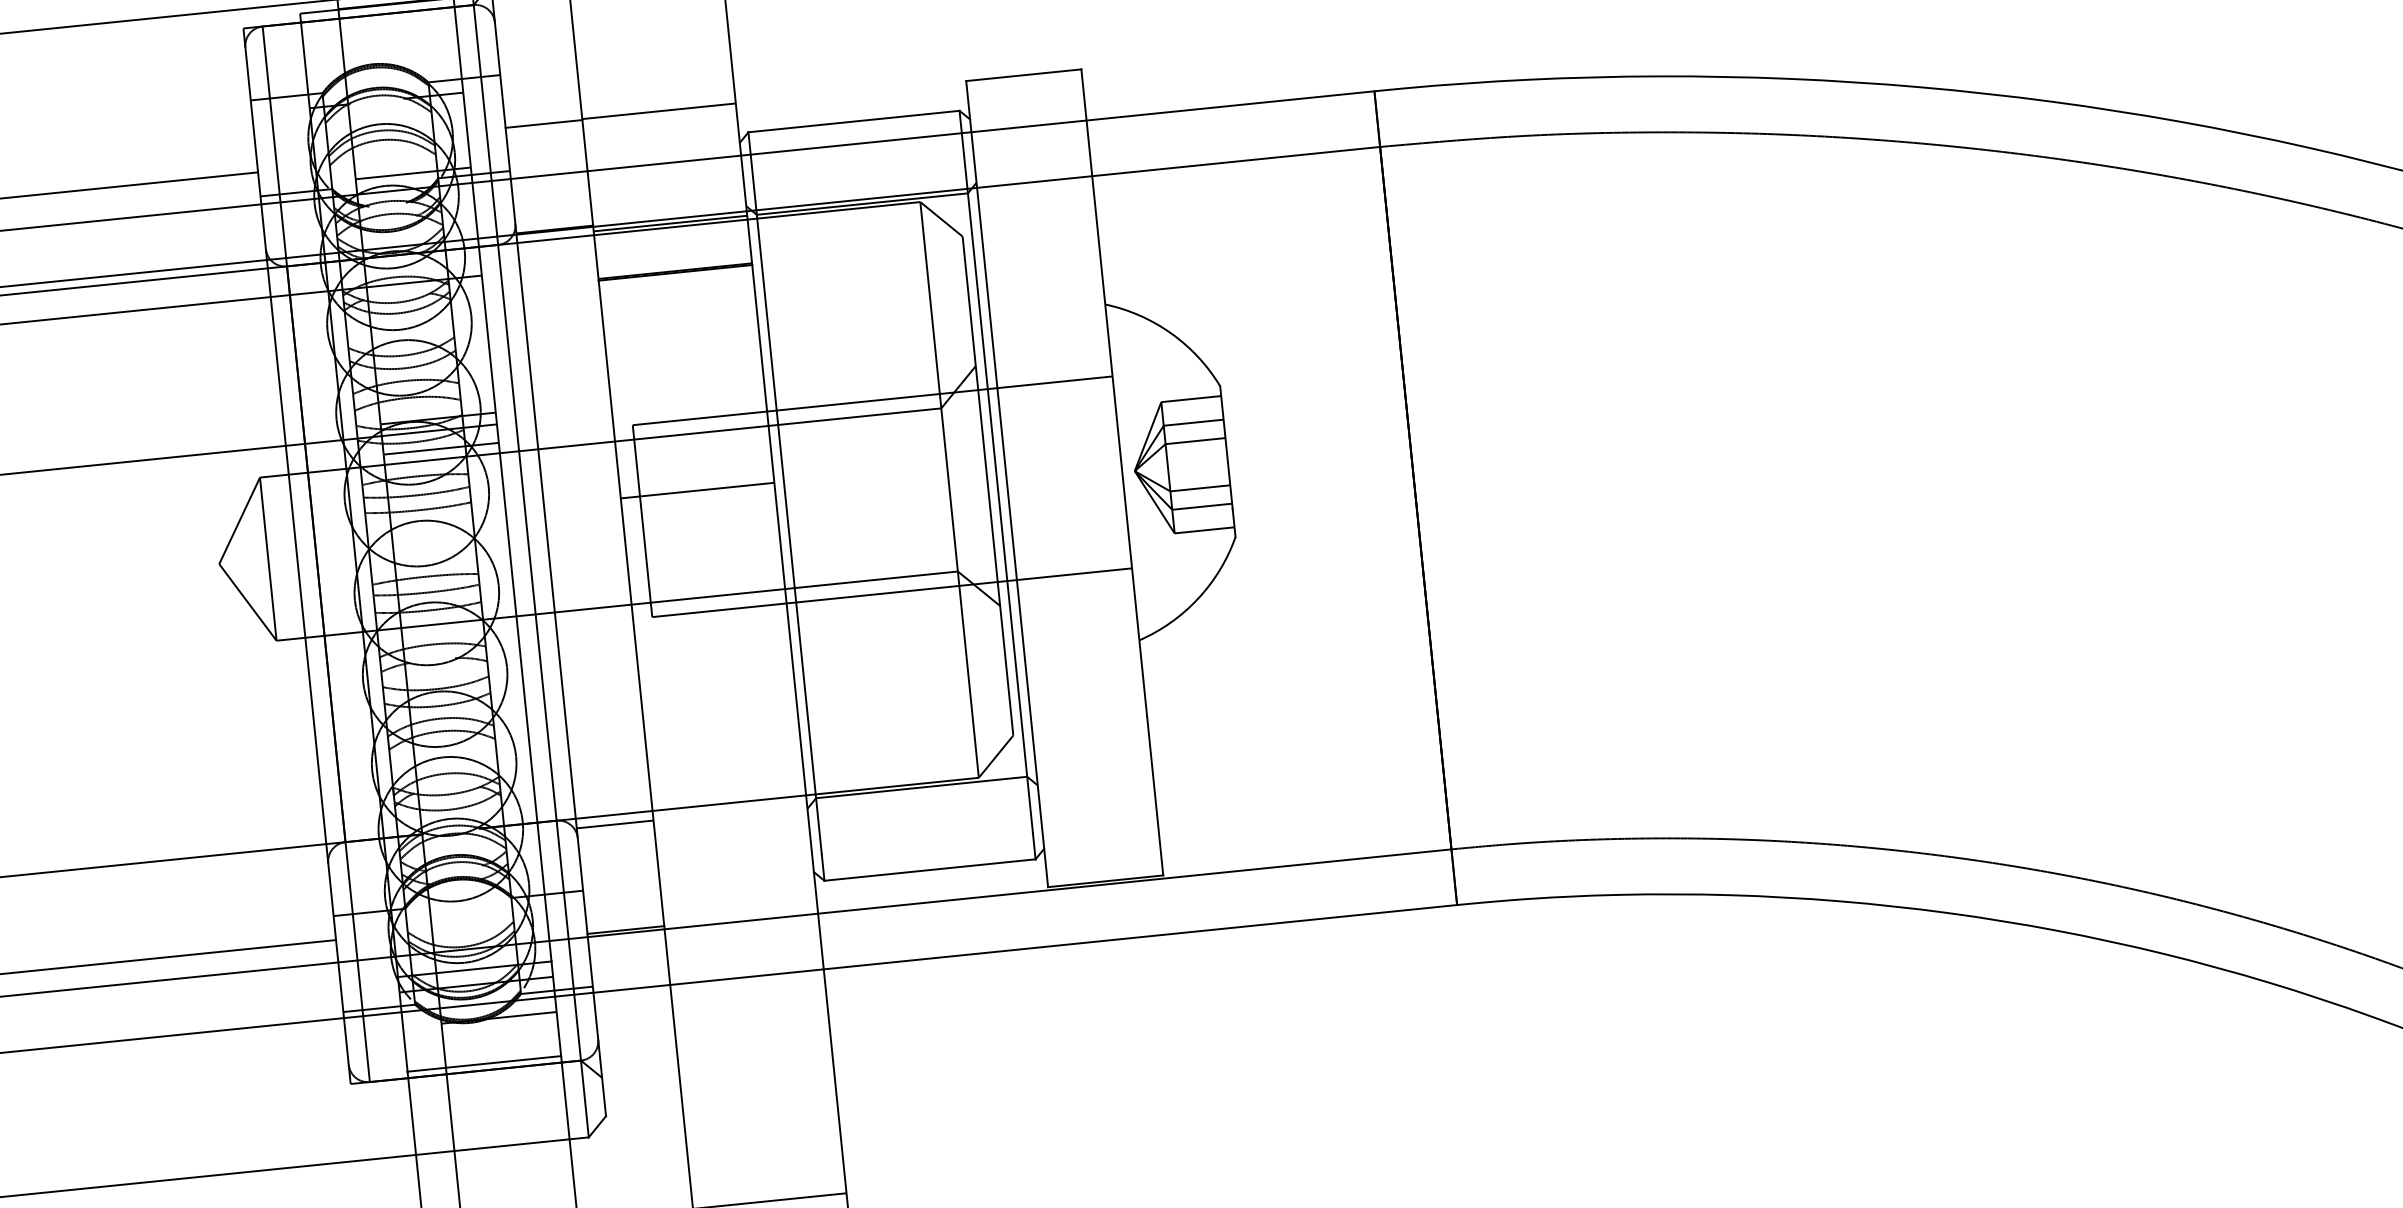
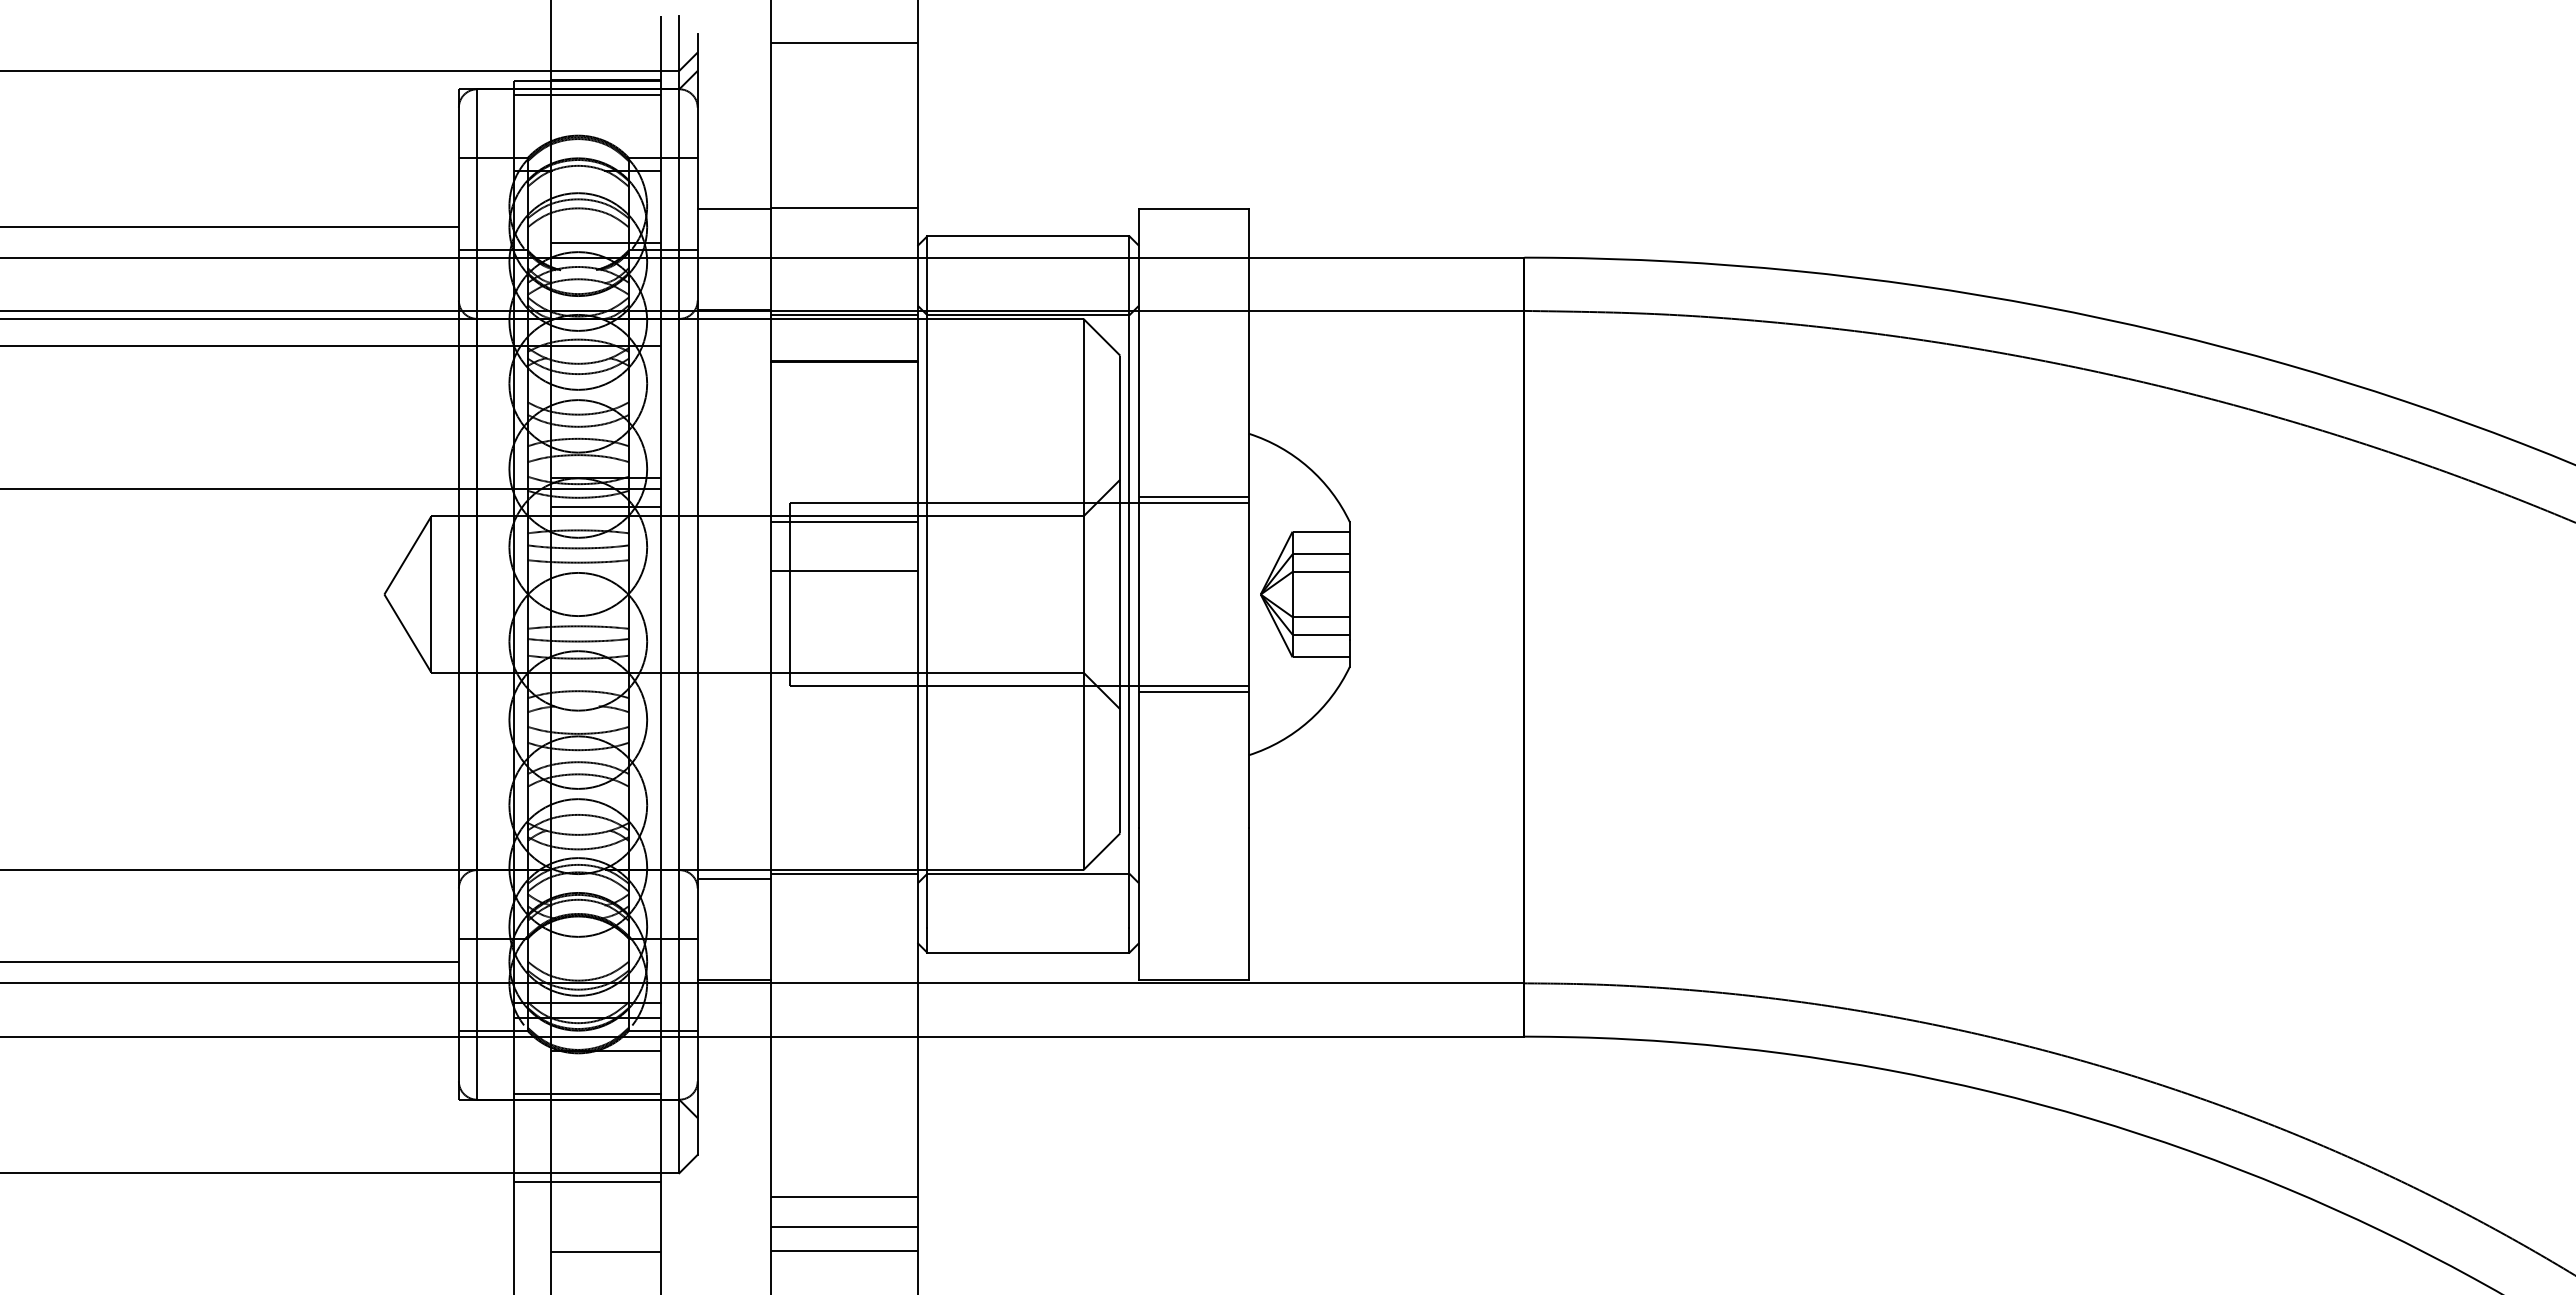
line: (378, 21) -> (587, 95), added
line: (1054, 376) -> (1193, 497), added
line: (692, 439) -> (844, 521), added
line: (1074, 579) -> (1193, 691), added
line: (729, 806) -> (844, 873), added
line: (763, 1144) -> (844, 1196), added
line: (493, 1156) -> (587, 1182), added
line: (766, 1175) -> (844, 1226), added

